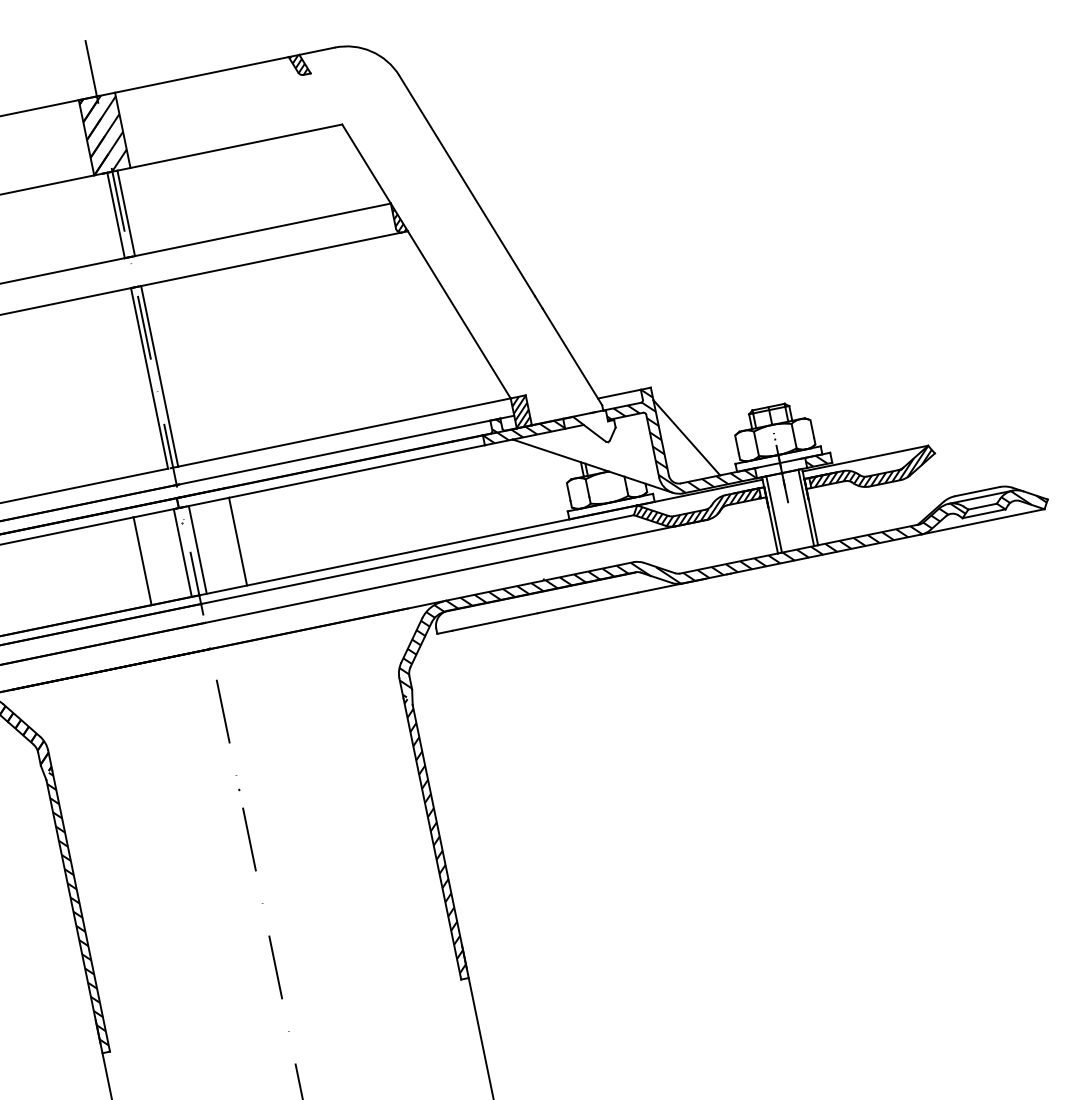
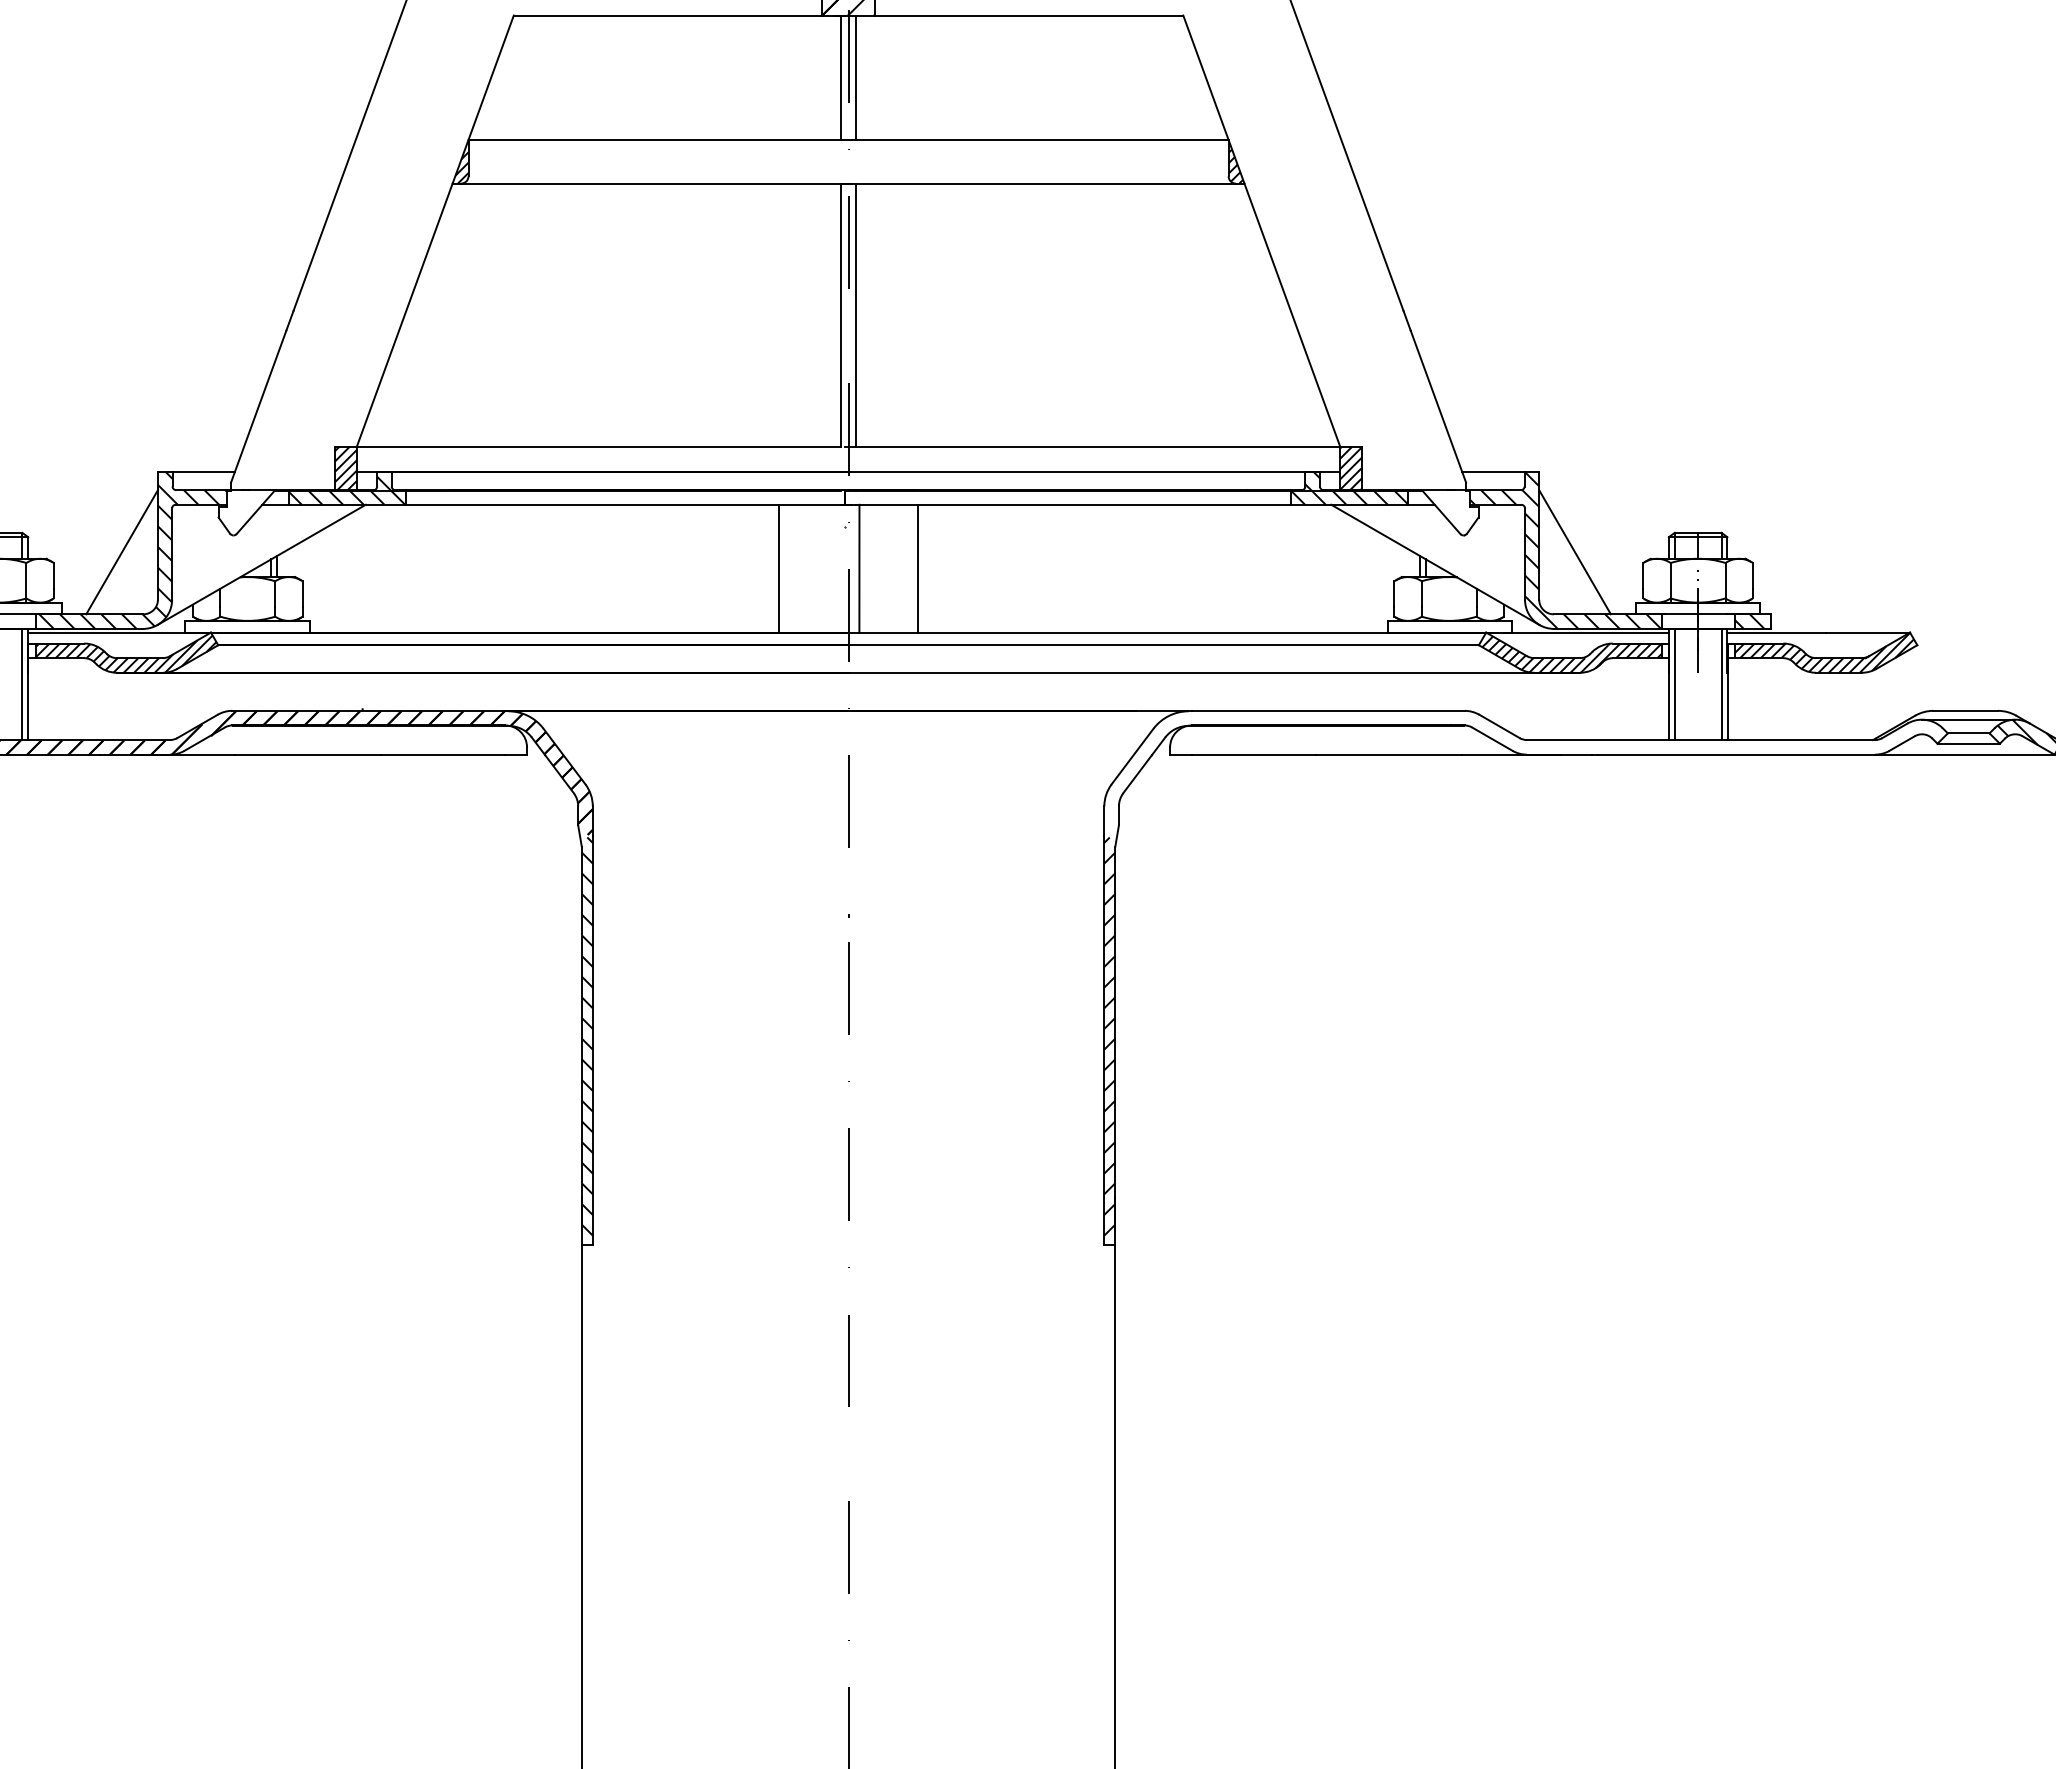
line: (182, 552) -> (837, 568), removed
hatch: (682, 596) -> (1523, 772), removed

